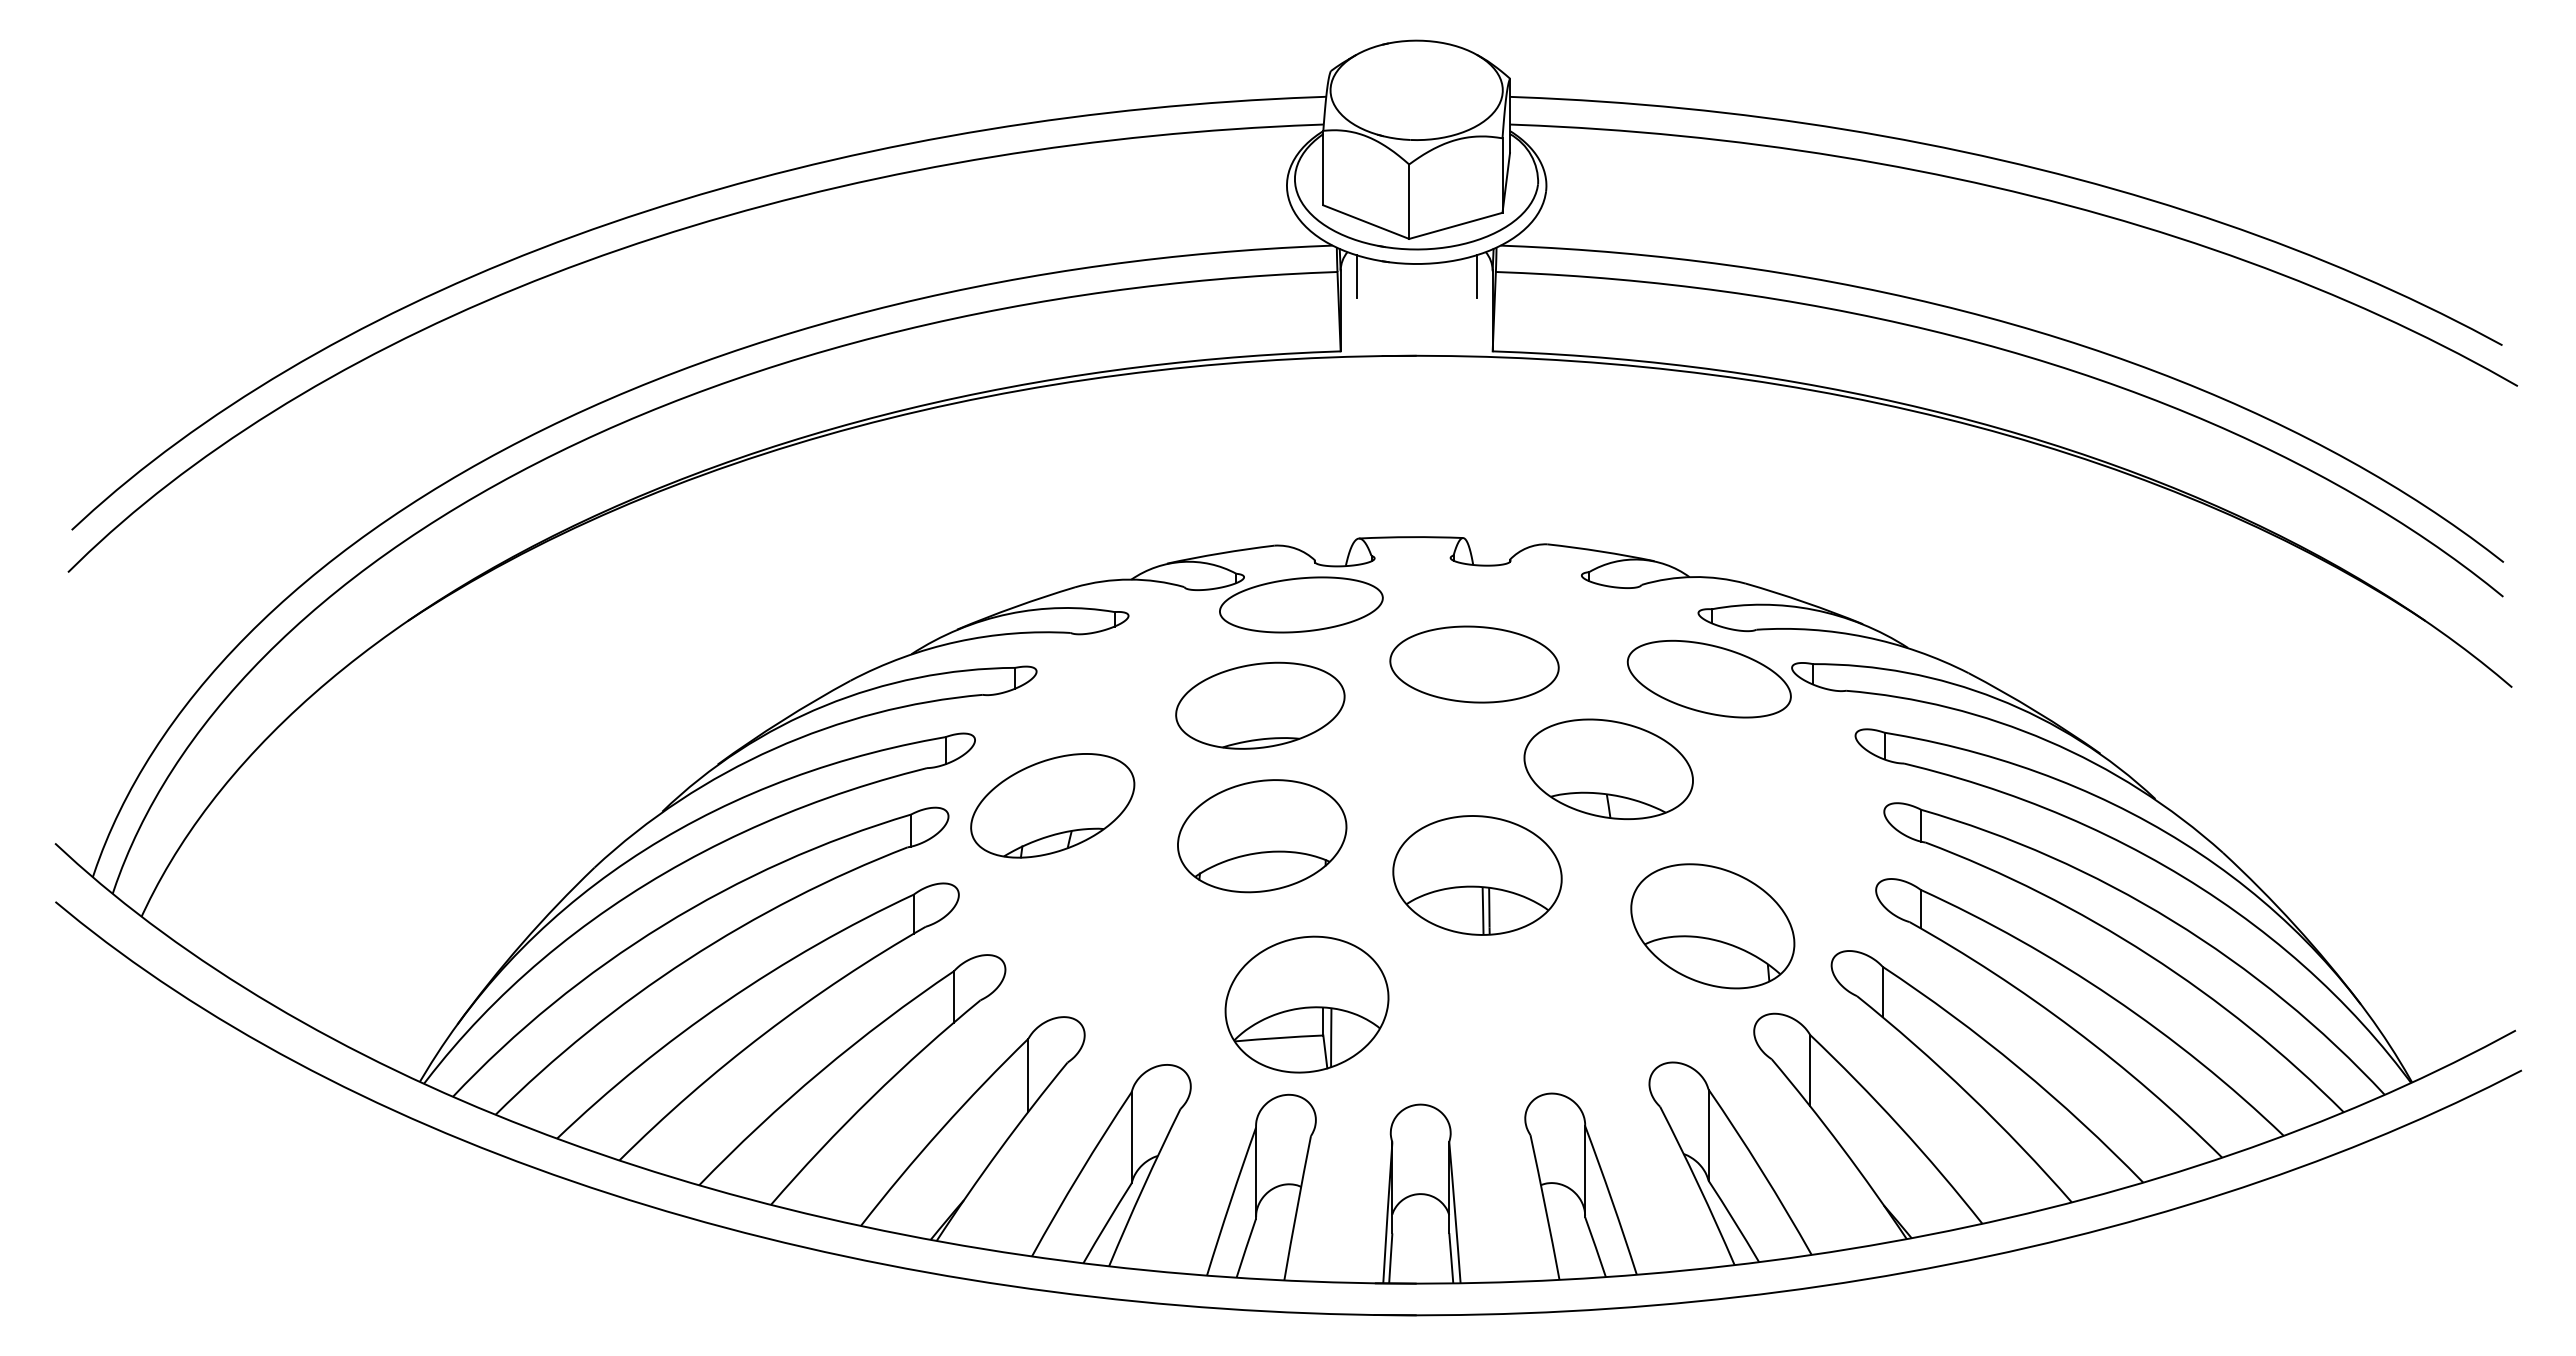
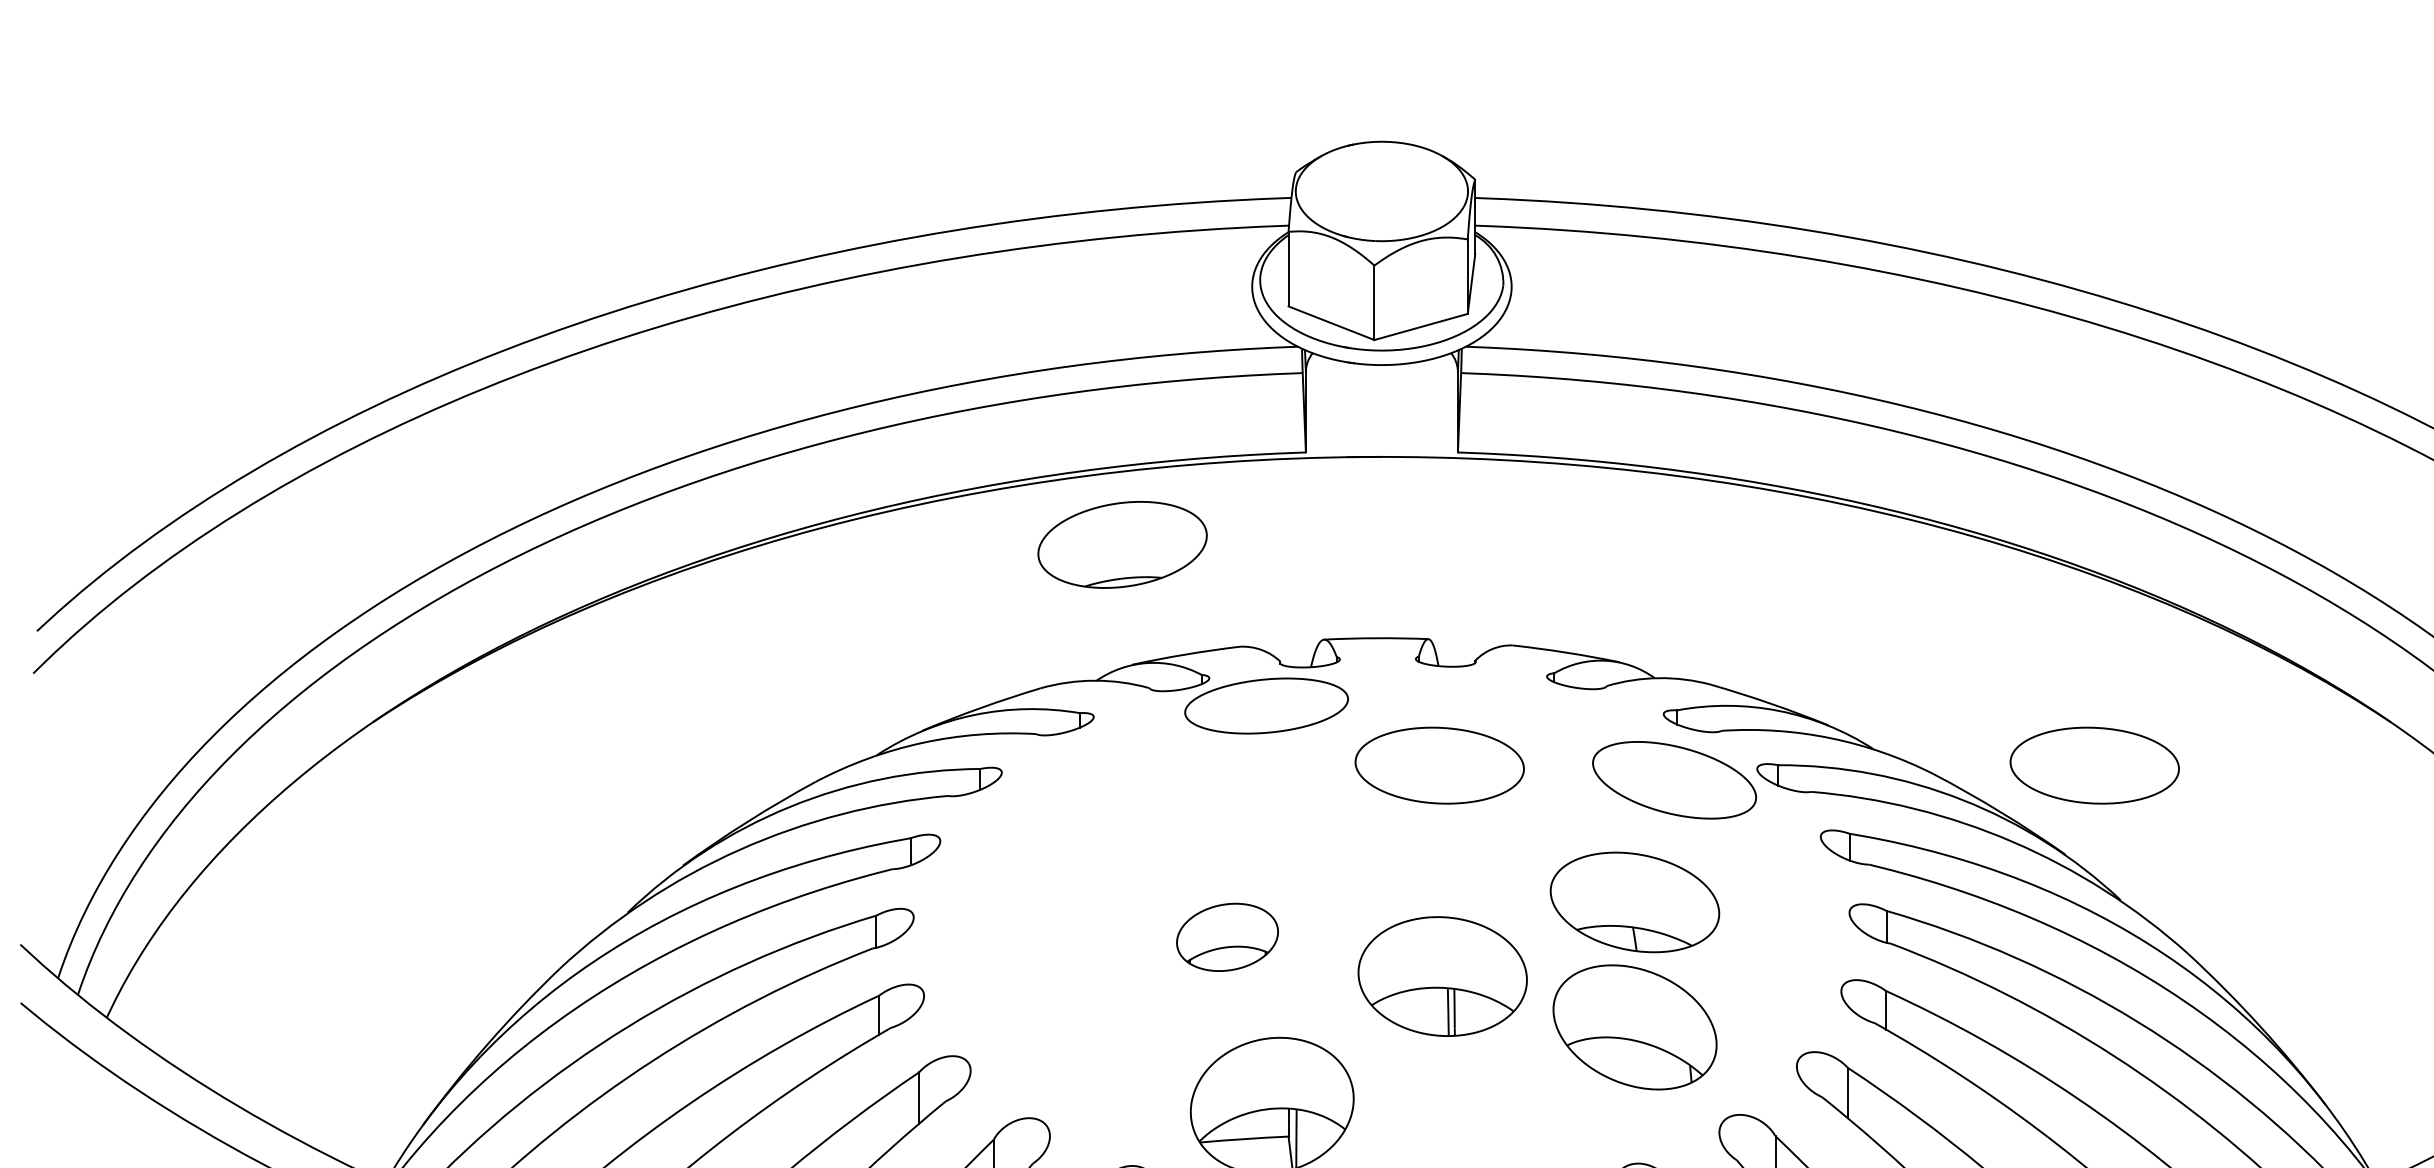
line: (1356, 276) -> (1321, 377), removed
line: (1476, 276) -> (1441, 377), removed
part: (2129, 664) -> (2094, 765), added
part: (1260, 705) -> (1122, 544), moved
part: (1608, 769) -> (1634, 902), moved
part: (1052, 805) -> (1017, 906), removed
part: (1262, 836) -> (1227, 937), size x0.6
part: (1712, 926) -> (1634, 1027), moved

